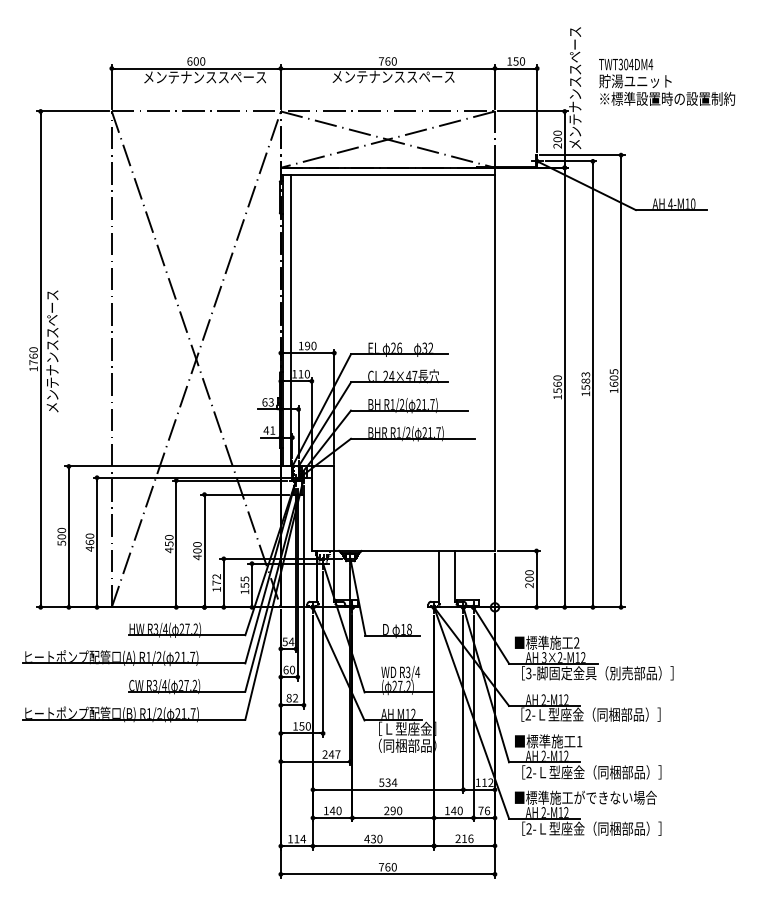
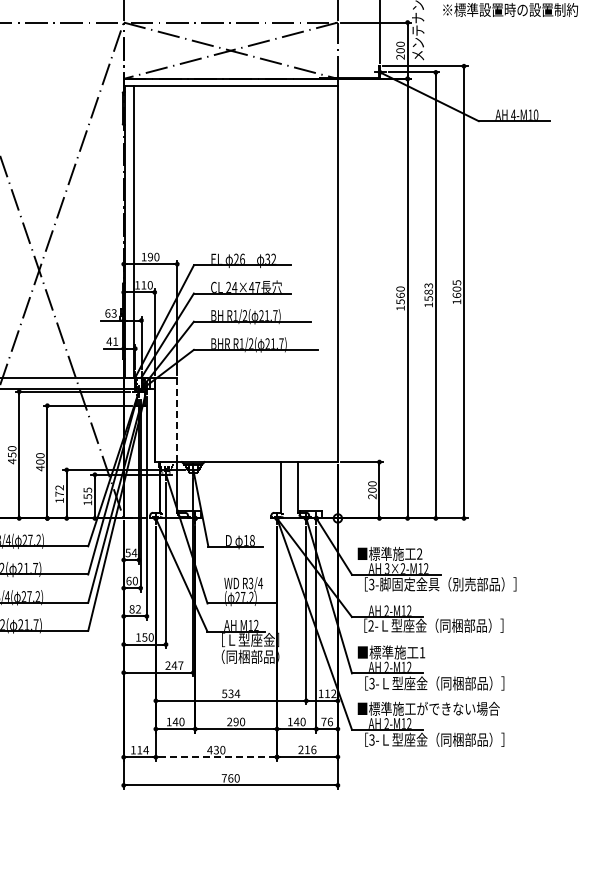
line: (334, 508) -> (177, 419), solid -> dashed
text: (528, 772) -> (371, 683), 2- -> 3-
text: (528, 829) -> (371, 740), 2- -> 3-
line: (373, 846) -> (216, 757), solid -> dashed

